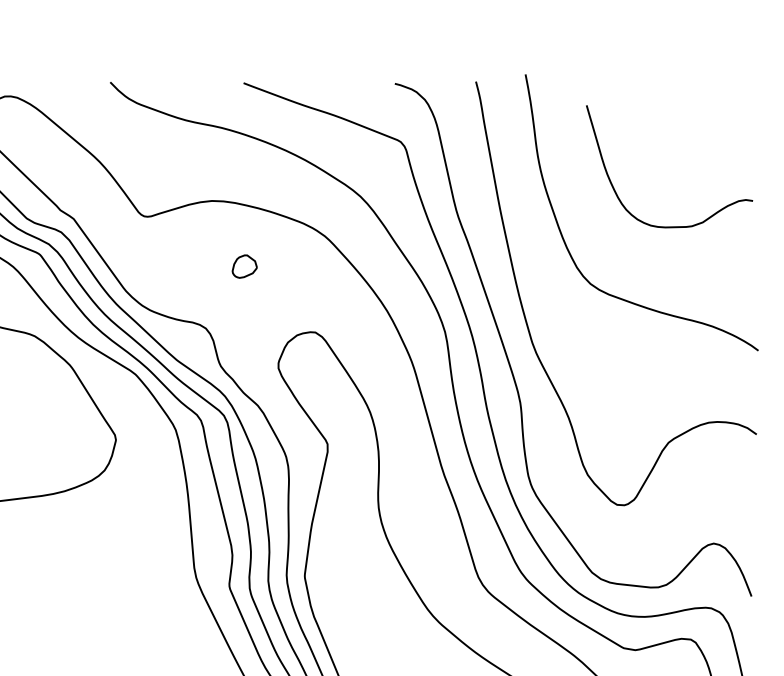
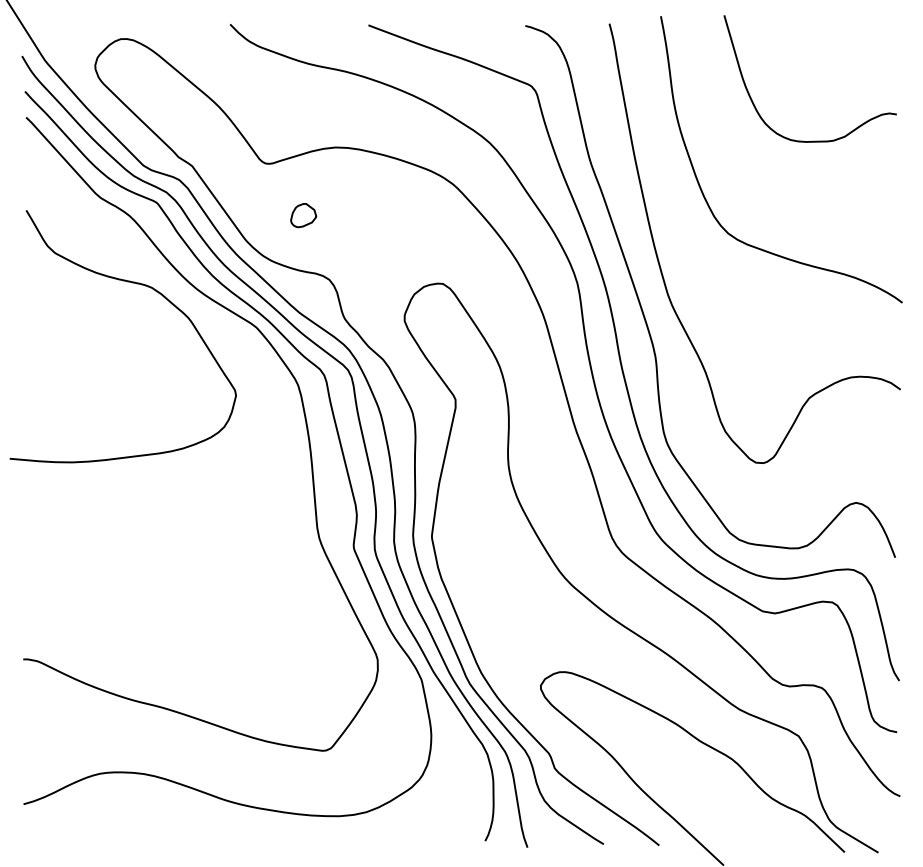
curve: (616, 192) -> (755, 105), moved
part: (244, 266) -> (303, 215), moved

